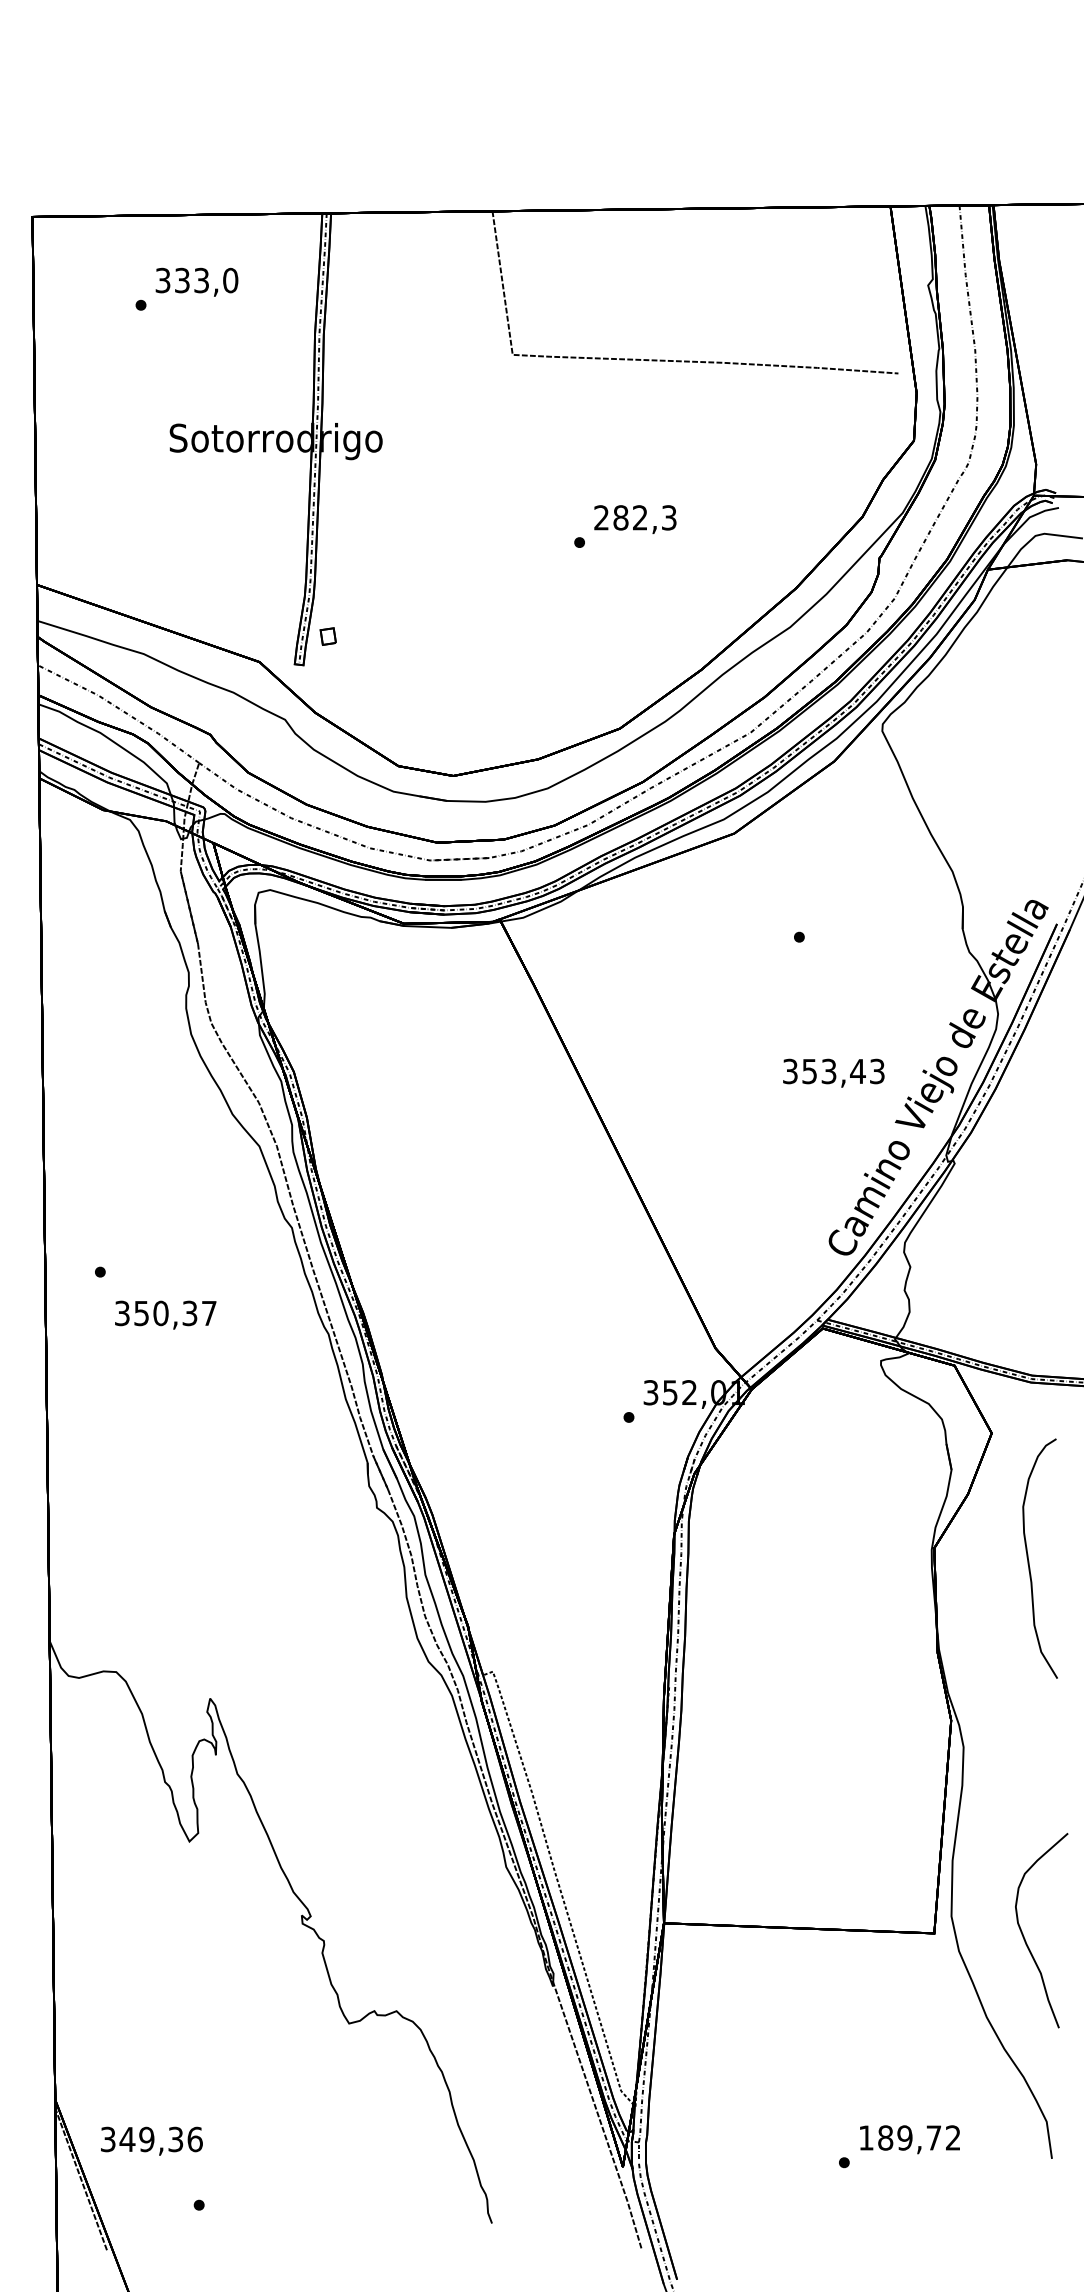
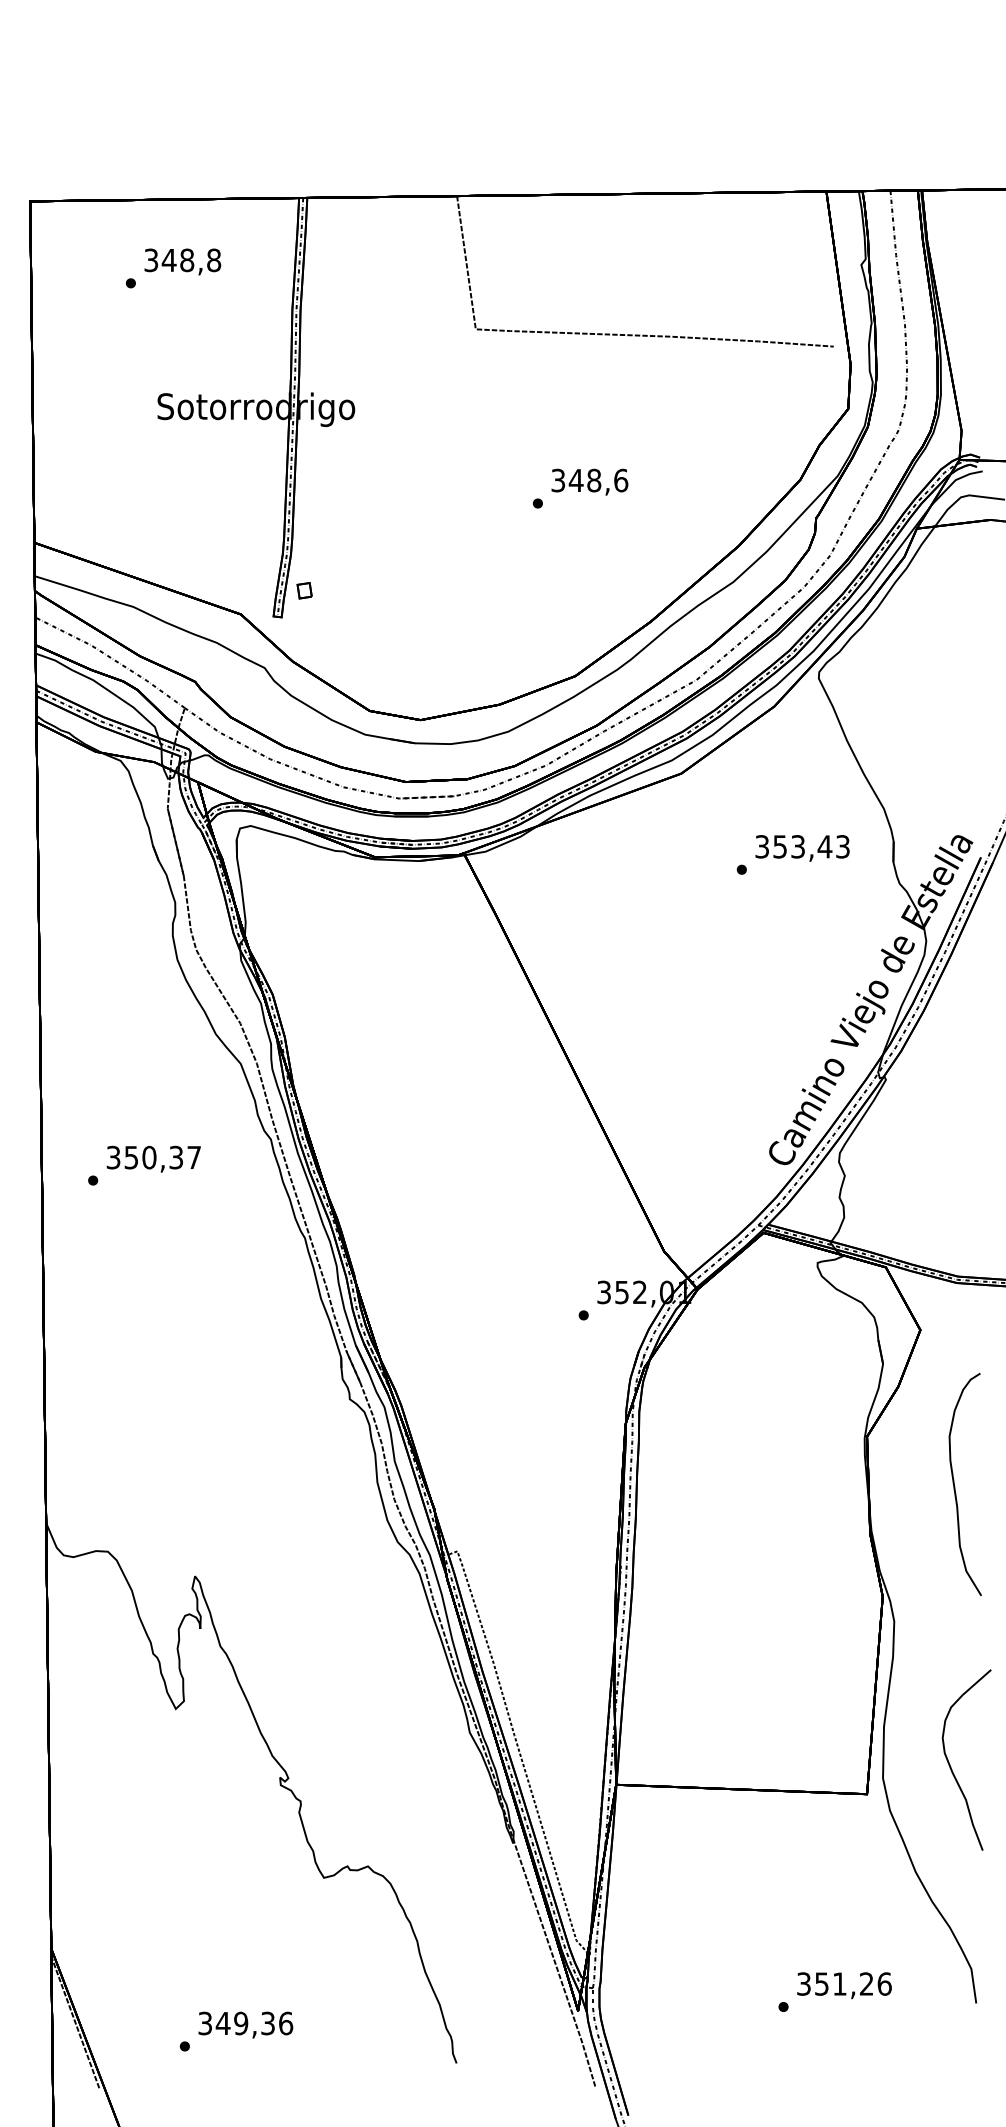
text: (206, 280) -> (191, 260), 333,0 -> 348,8
text: (635, 517) -> (589, 480), 282,3 -> 348,6
text: (833, 1072) -> (802, 847), moved
text: (165, 1314) -> (153, 1158), moved
curve: (1029, 1560) -> (955, 1486), moved
curve: (1025, 1938) -> (951, 1767), moved
text: (910, 2137) -> (844, 1983), 189,72 -> 351,26
text: (151, 2140) -> (245, 2024), moved

